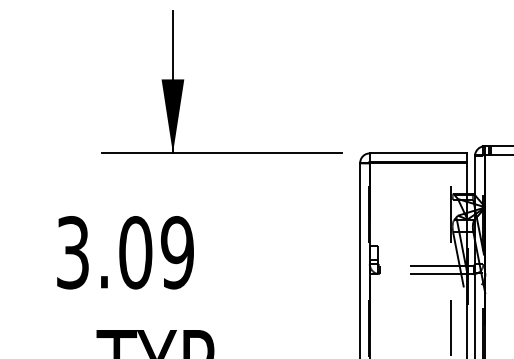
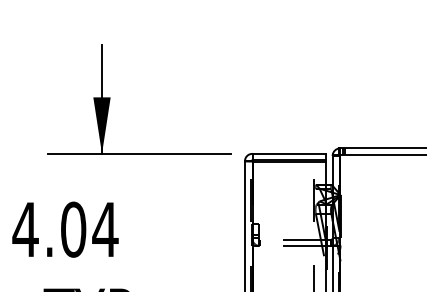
text: (125, 252) -> (65, 229), 3.09 -> 4.04

